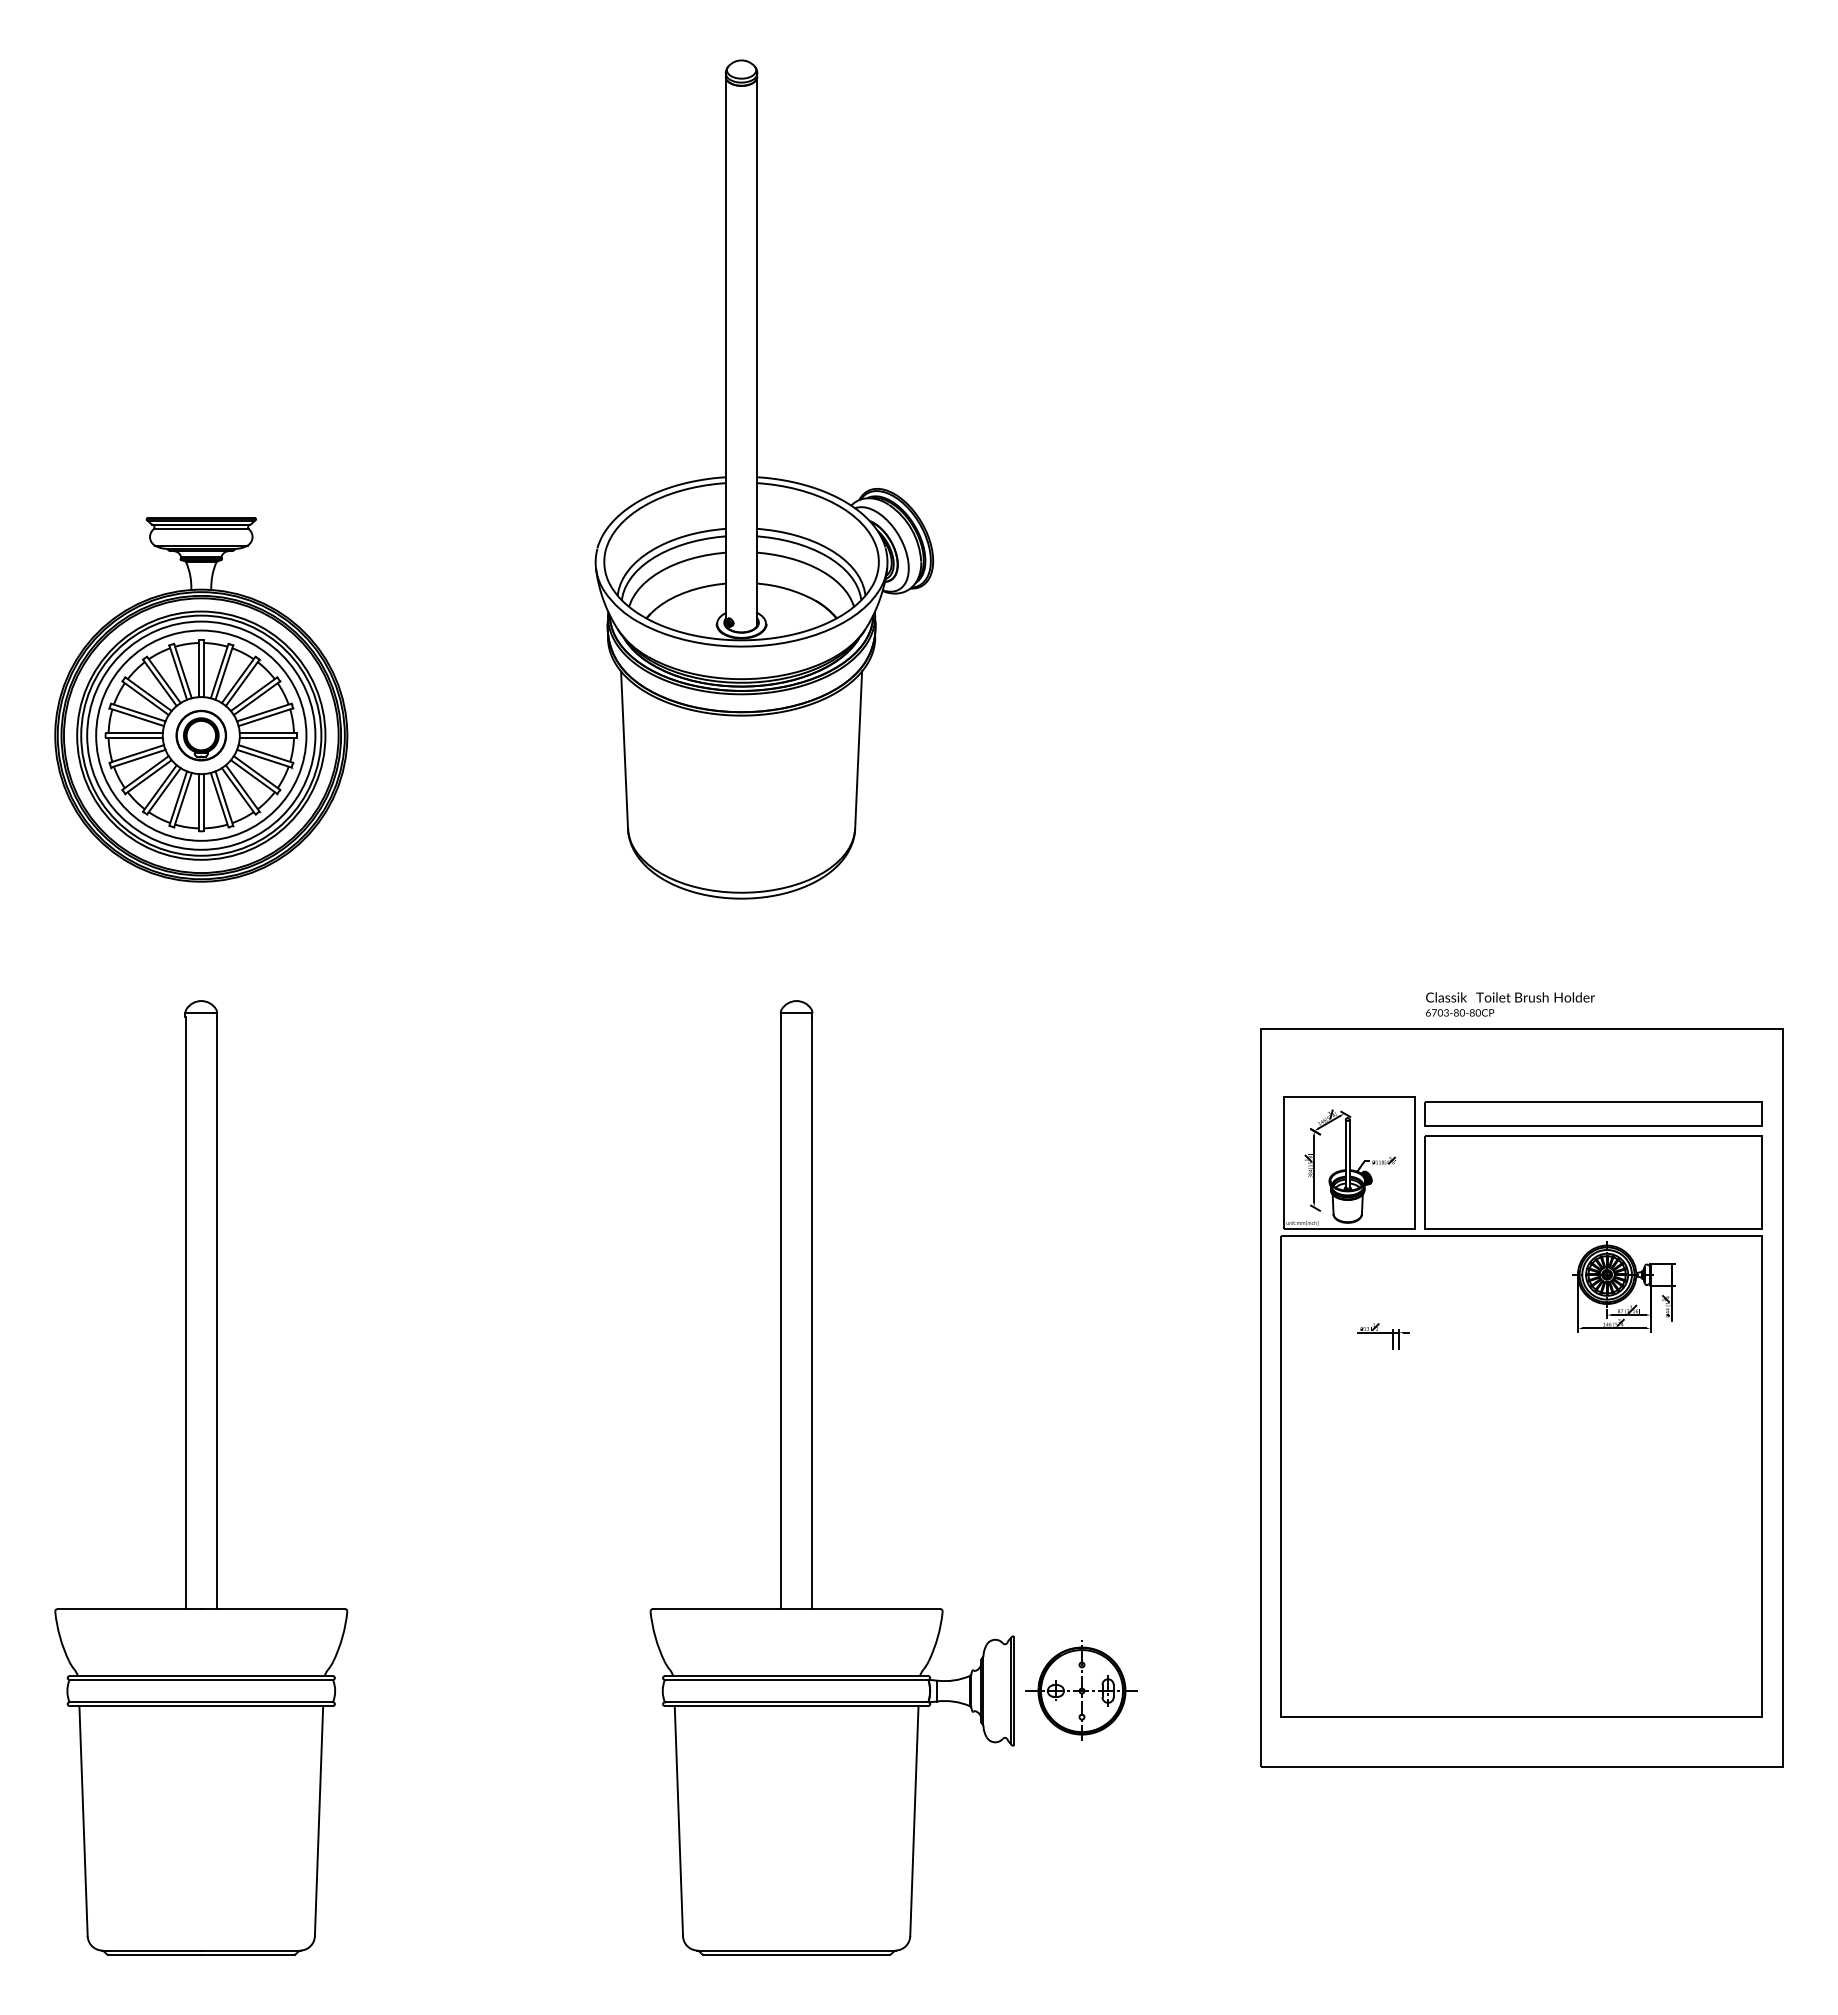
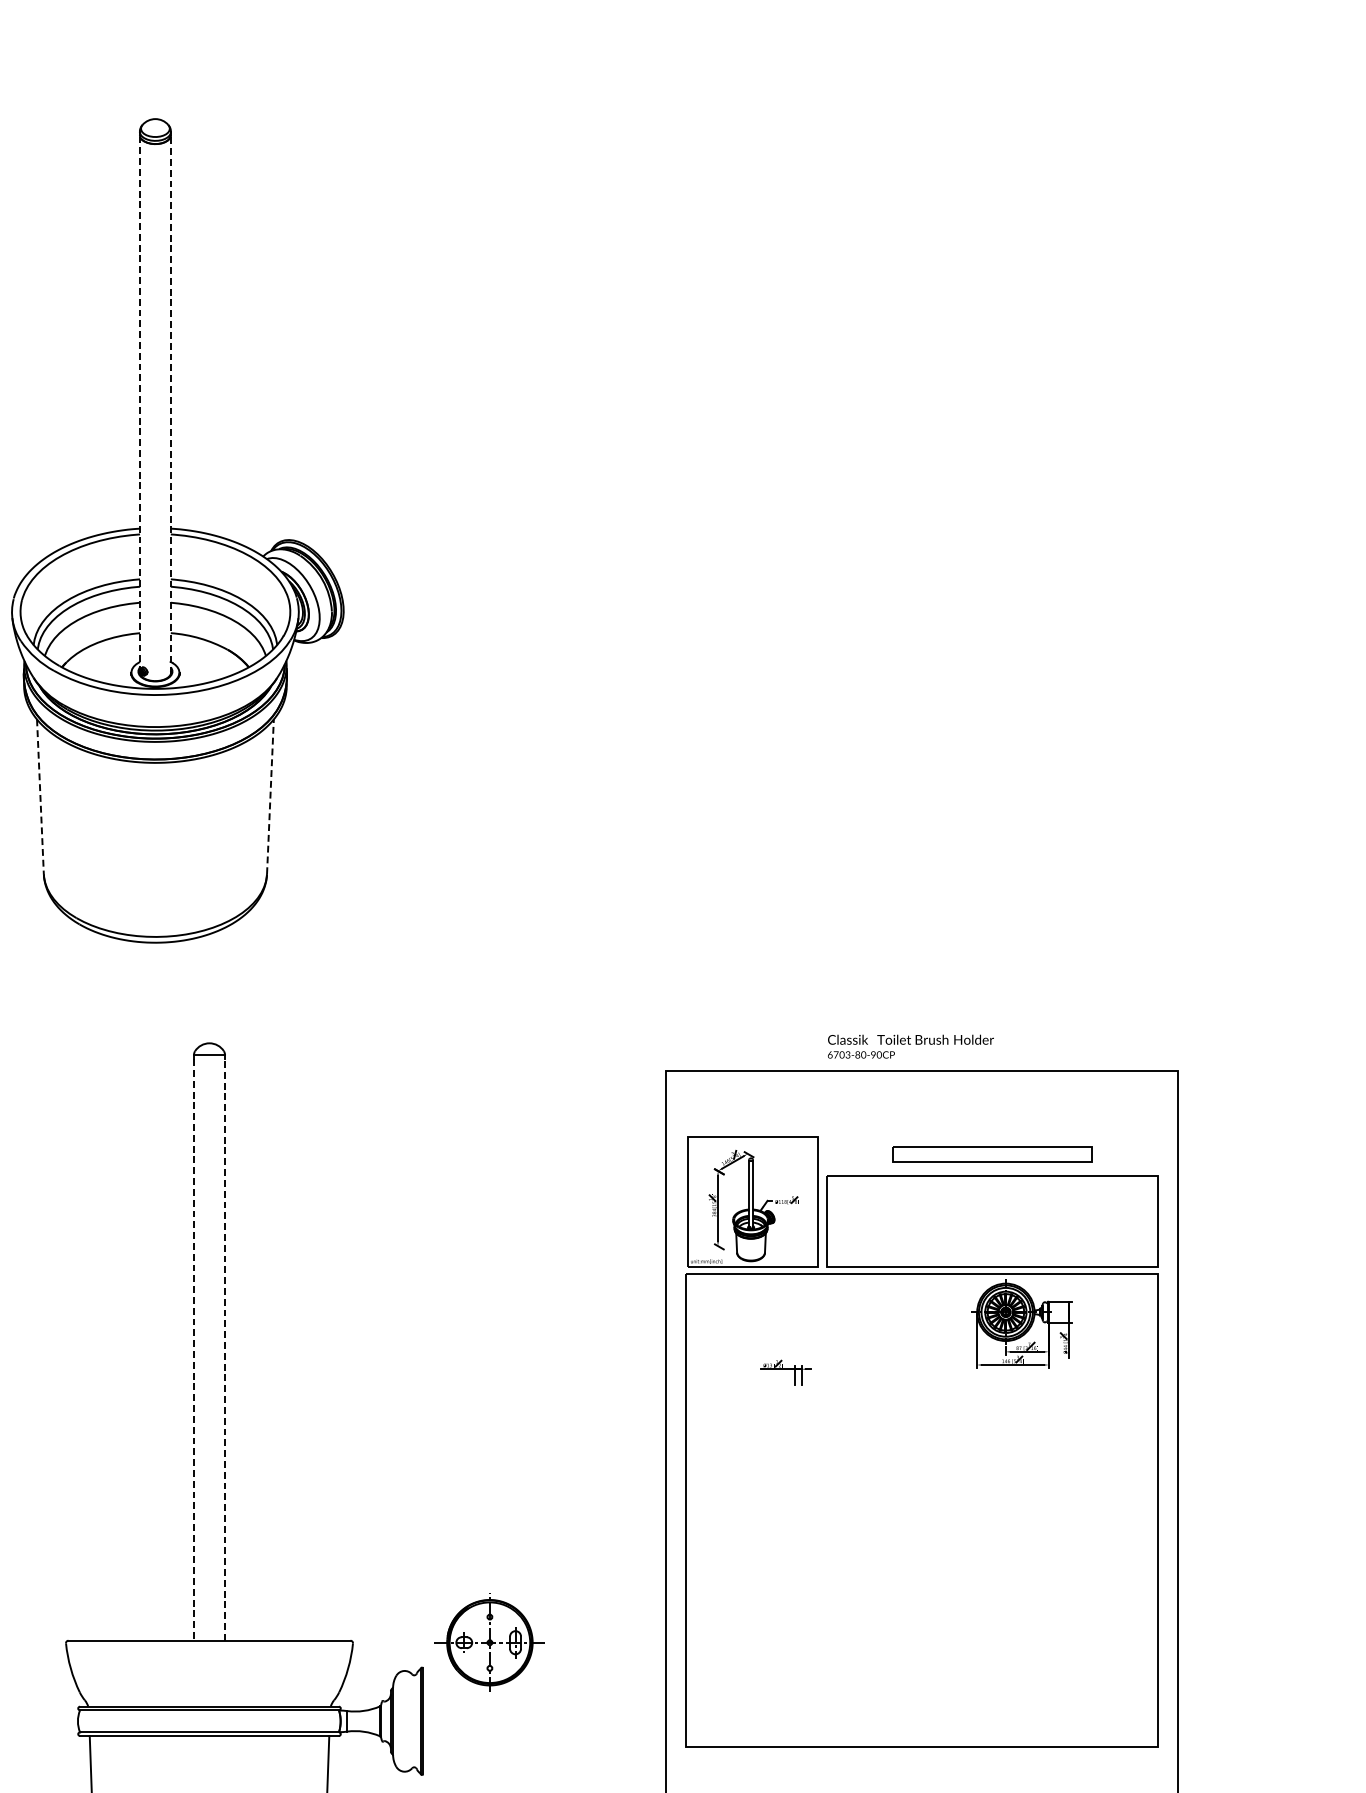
line: (725, 349) -> (139, 403), solid -> dashed
line: (757, 351) -> (171, 405), solid -> dashed
line: (624, 750) -> (40, 797), solid -> dashed
line: (858, 750) -> (270, 797), solid -> dashed
text: (1471, 1013) -> (872, 1055), 6703-80-80CP -> 6703-80-90CP
part: (1593, 1113) -> (992, 1153), size x0.6
line: (780, 1313) -> (193, 1350), solid -> dashed
line: (812, 1313) -> (225, 1350), solid -> dashed
part: (1081, 1690) -> (489, 1642), moved

